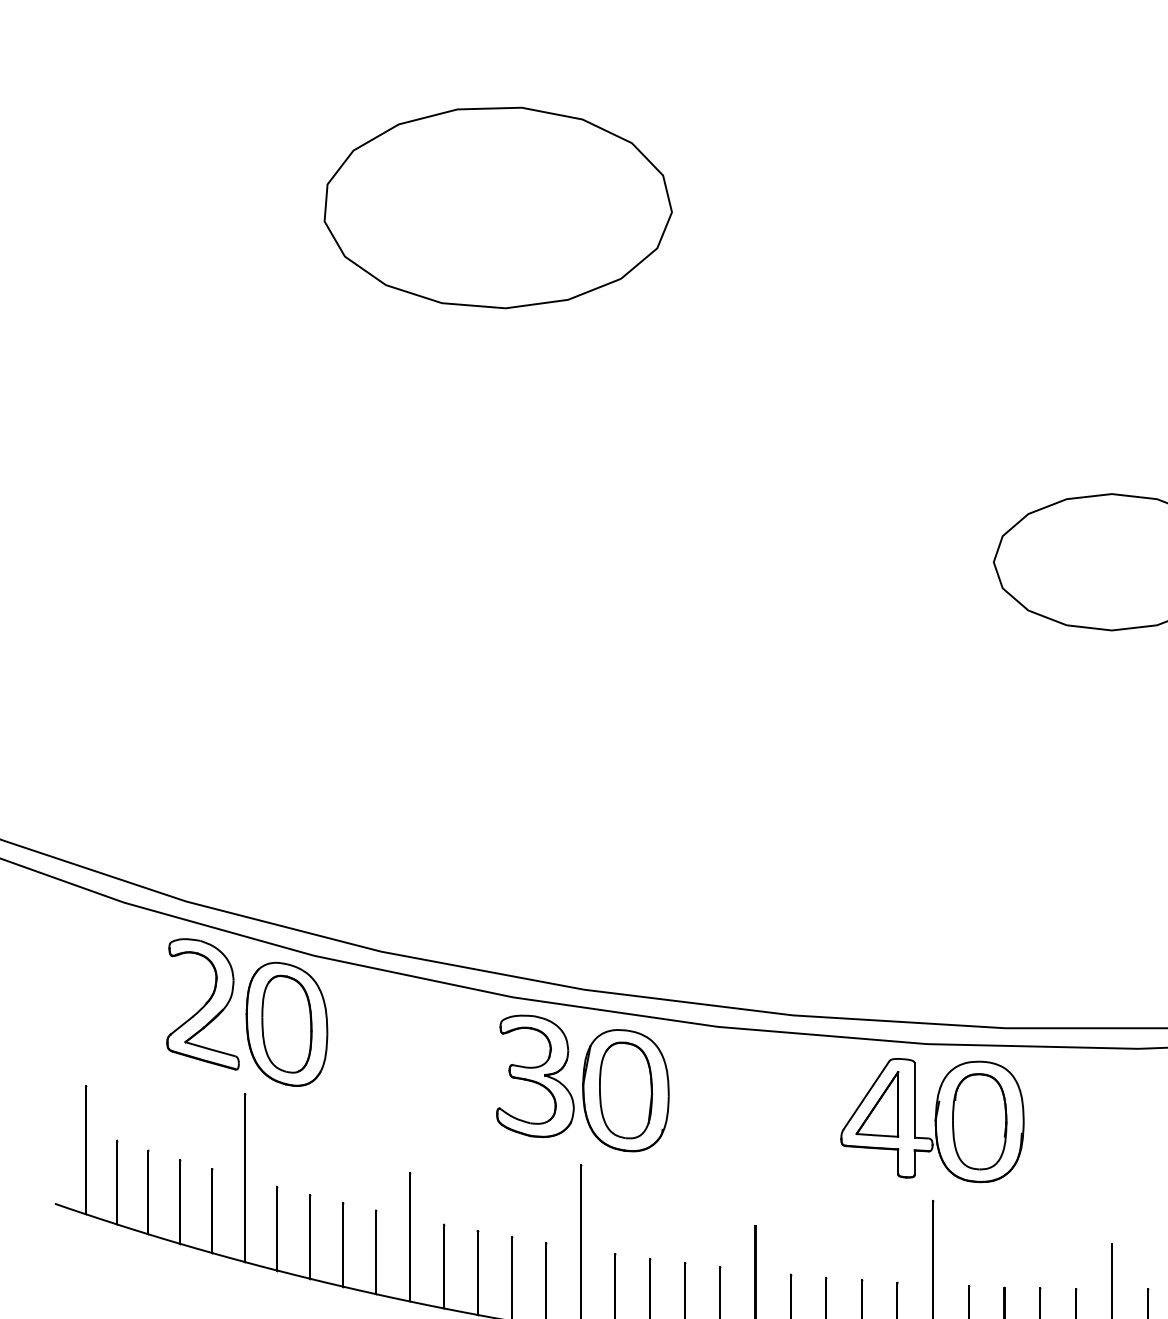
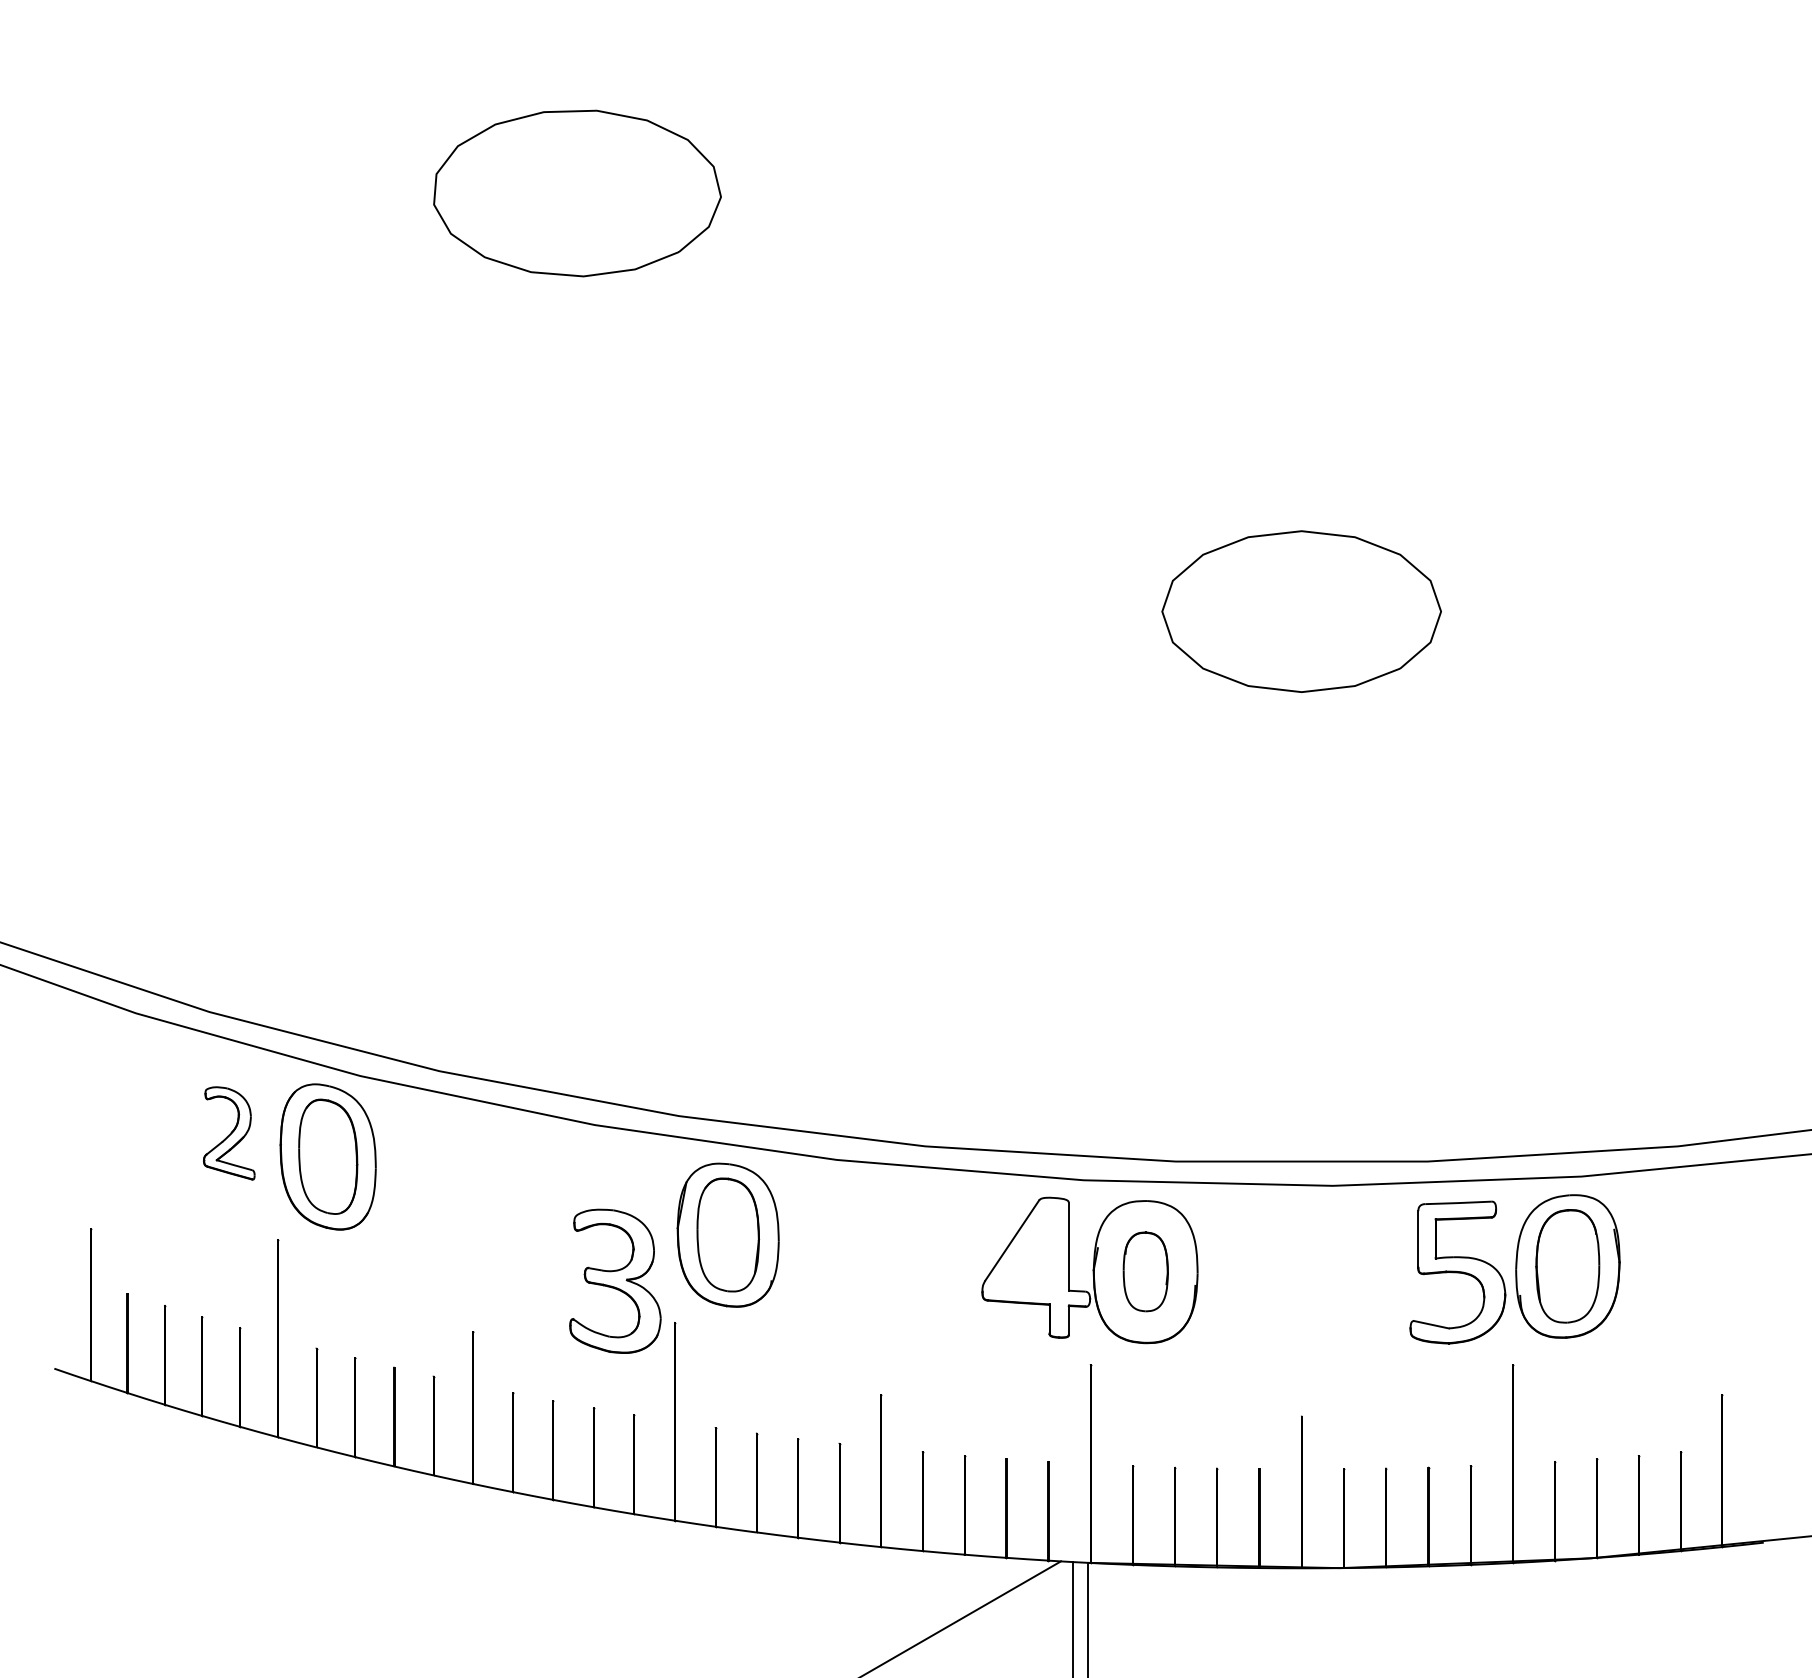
part: (498, 207) -> (577, 193), size x0.7
part: (203, 1004) -> (229, 1133), size x0.6
part: (535, 1075) -> (615, 1280), moved
part: (877, 1104) -> (1024, 1251), removed
part: (979, 1121) -> (1145, 1271), size x0.7

